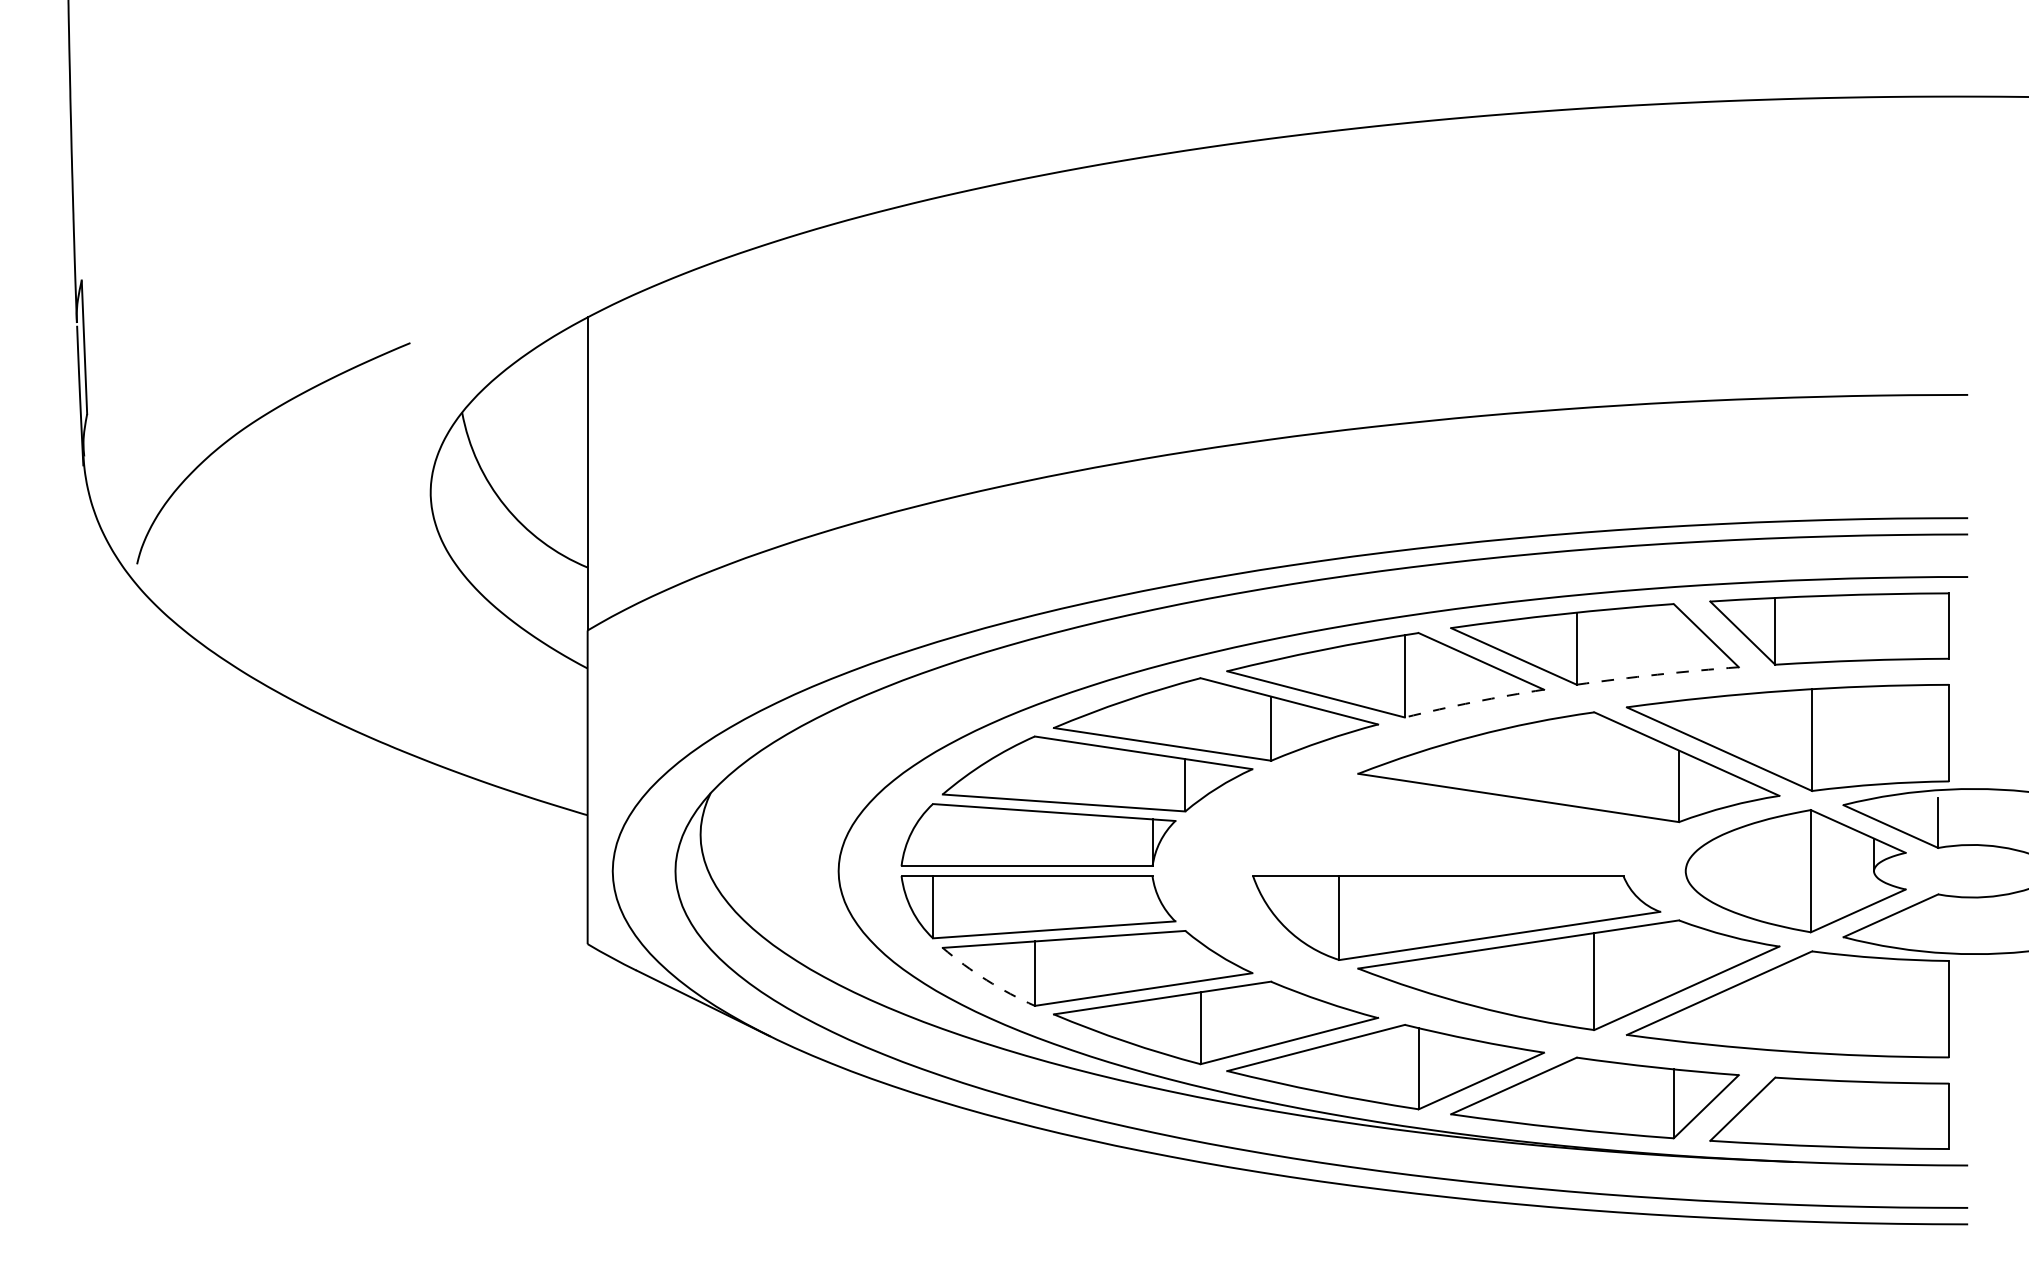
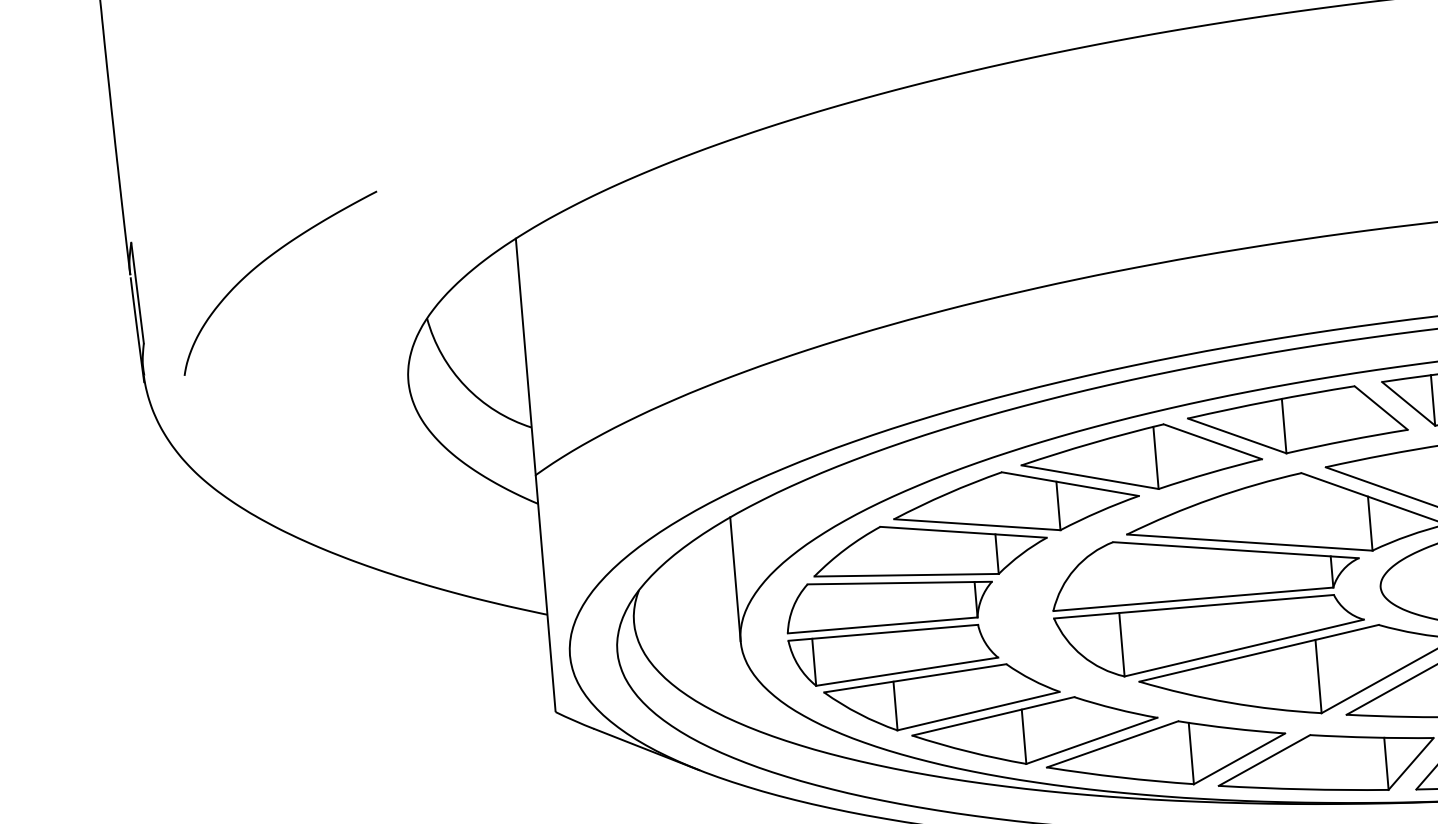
curve: (252, 424) -> (262, 262), moved
arc: (1657, 674) -> (1346, 440), dashed -> solid
arc: (1474, 702) -> (1210, 473), dashed -> solid
line: (838, 789) -> (735, 579), added
part: (1456, 823) -> (1204, 565), added
arc: (986, 980) -> (859, 714), dashed -> solid

